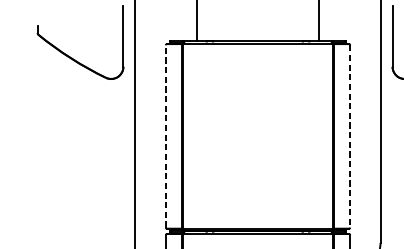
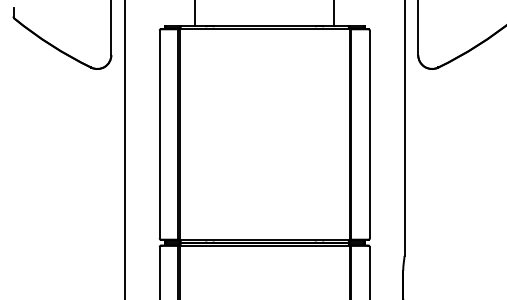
line: (165, 136) -> (159, 134), dashed -> solid
line: (349, 136) -> (369, 134), dashed -> solid

